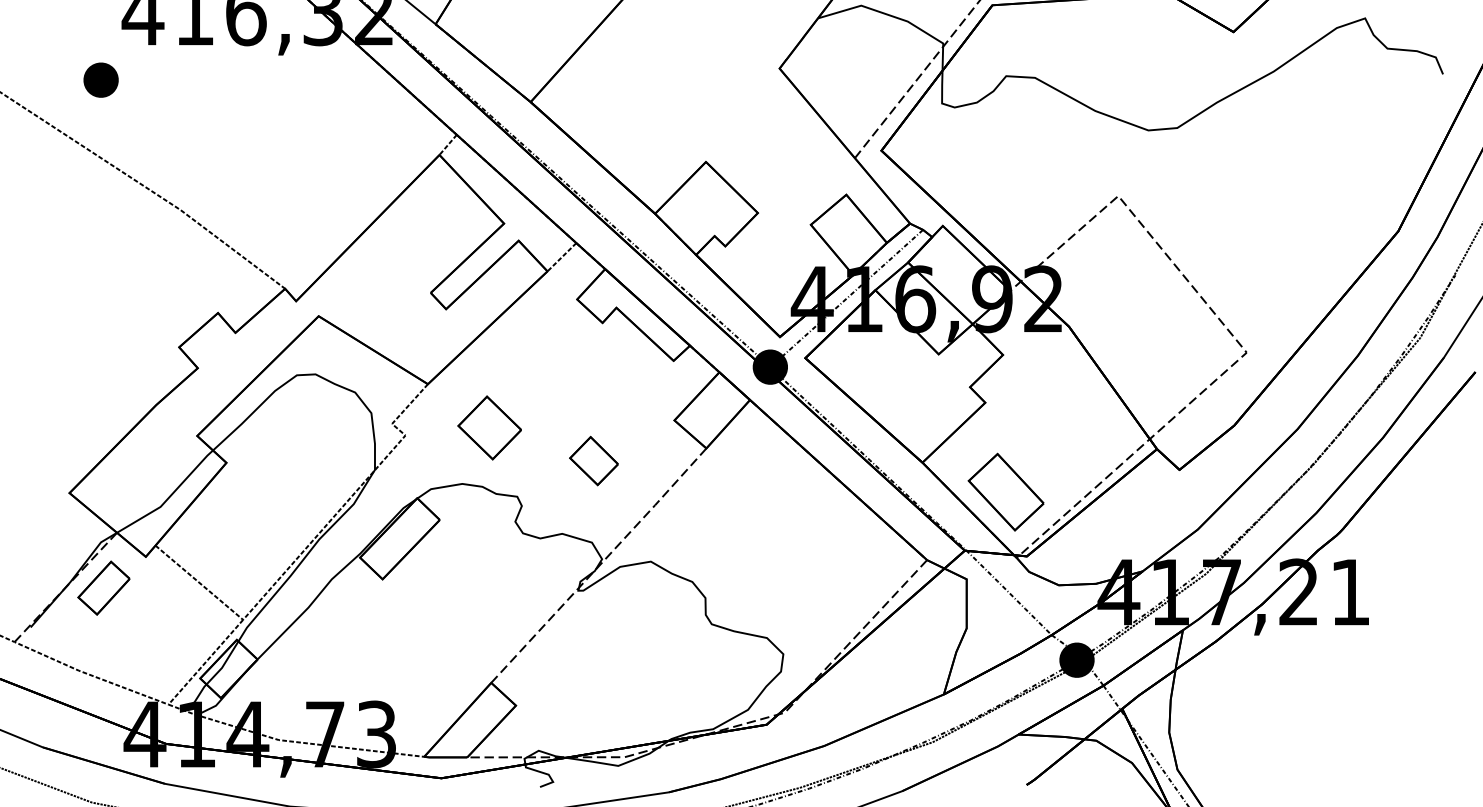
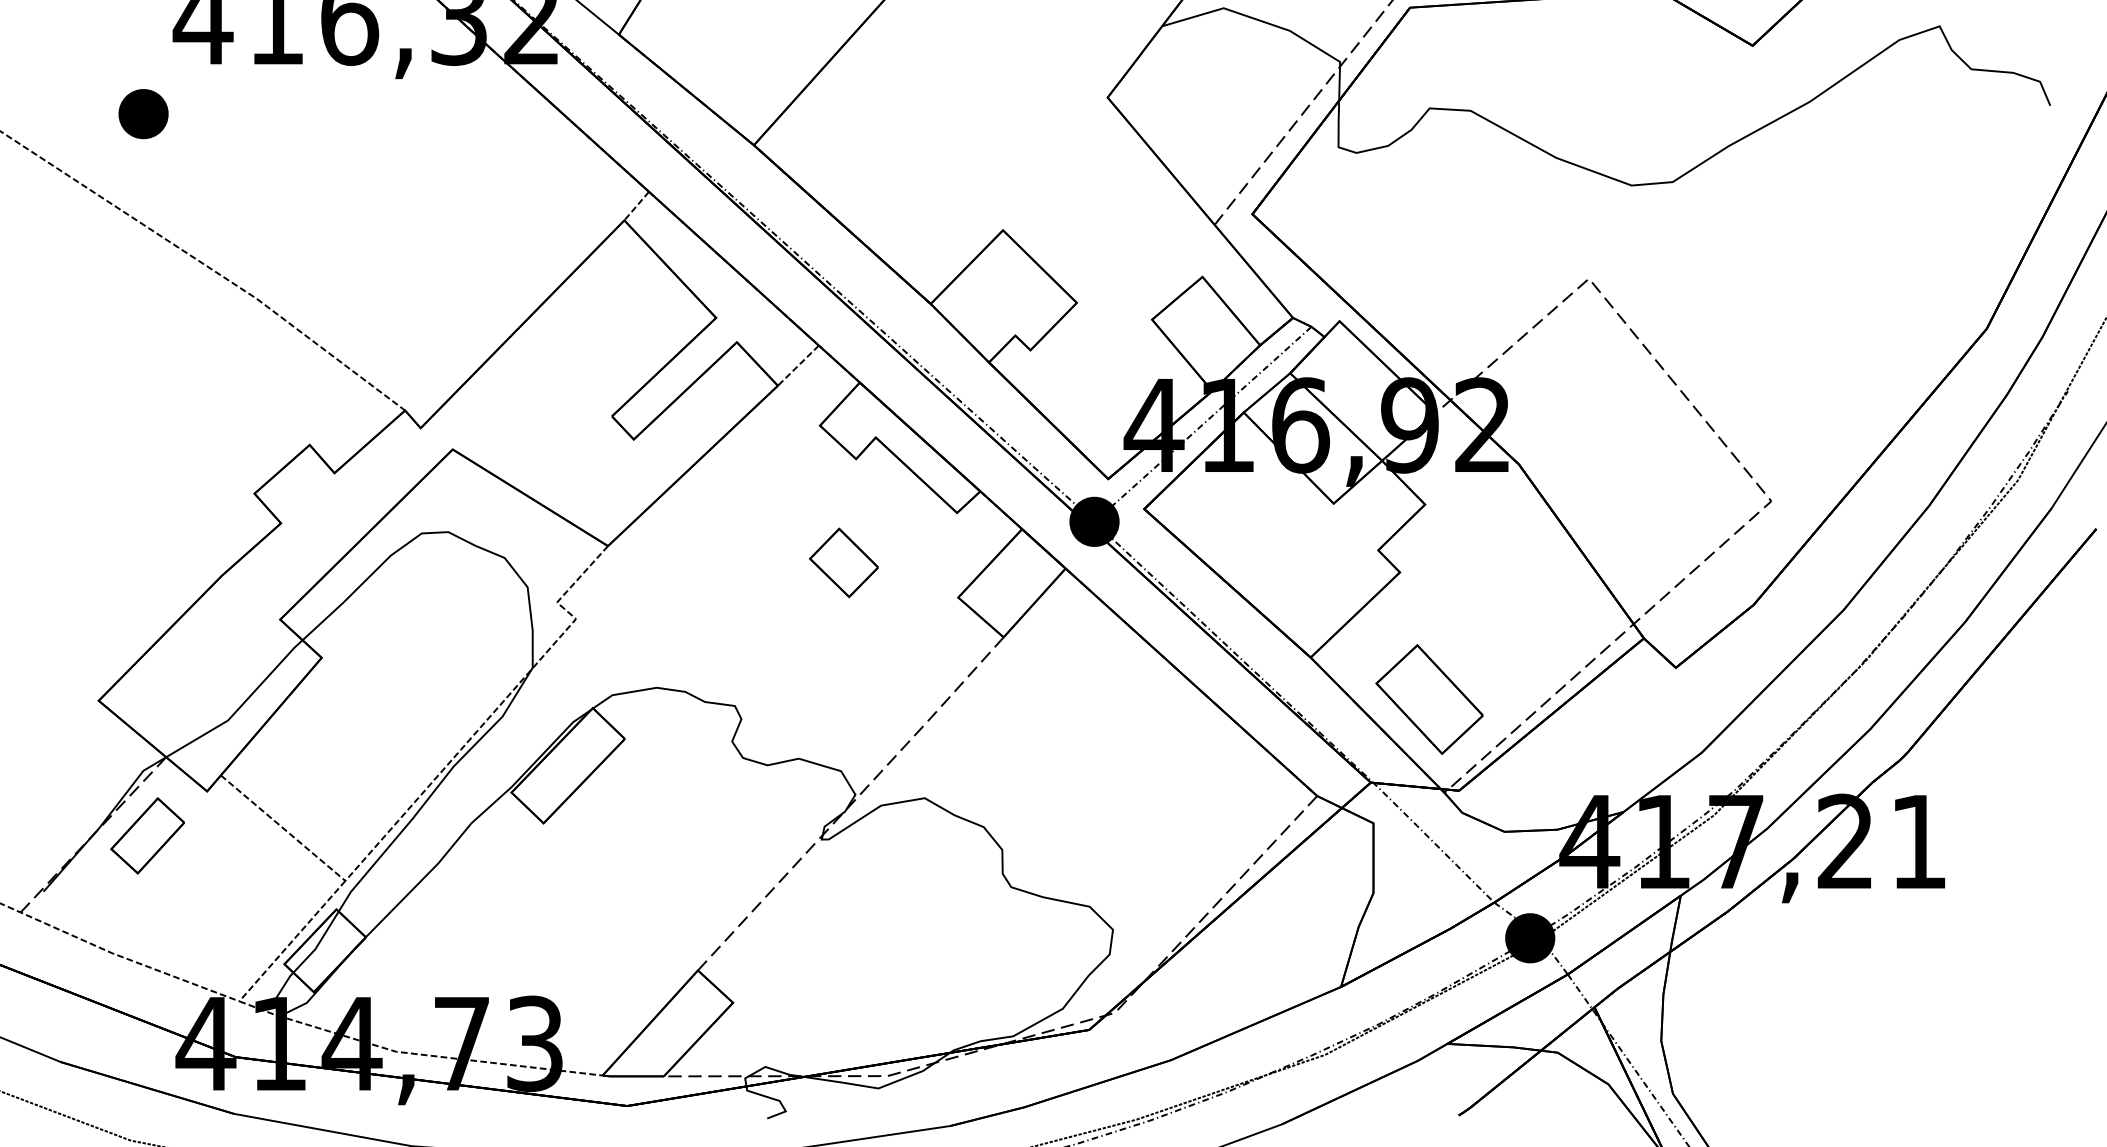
part: (489, 427) -> (695, 607), removed
part: (593, 460) -> (843, 562), moved

